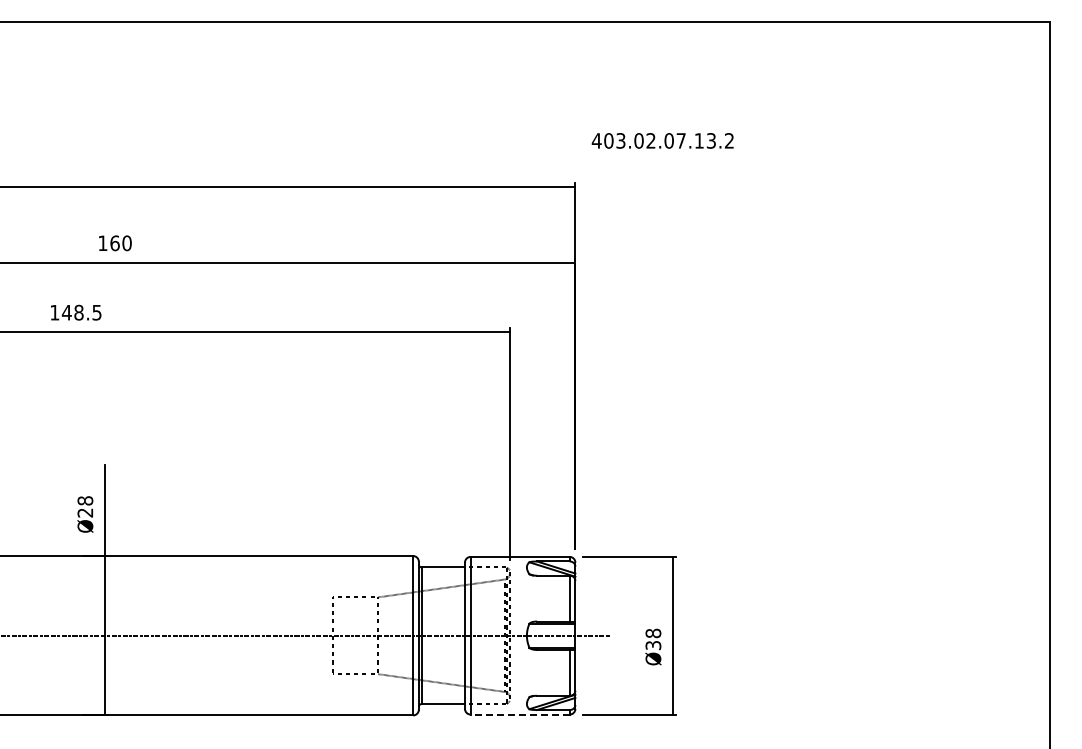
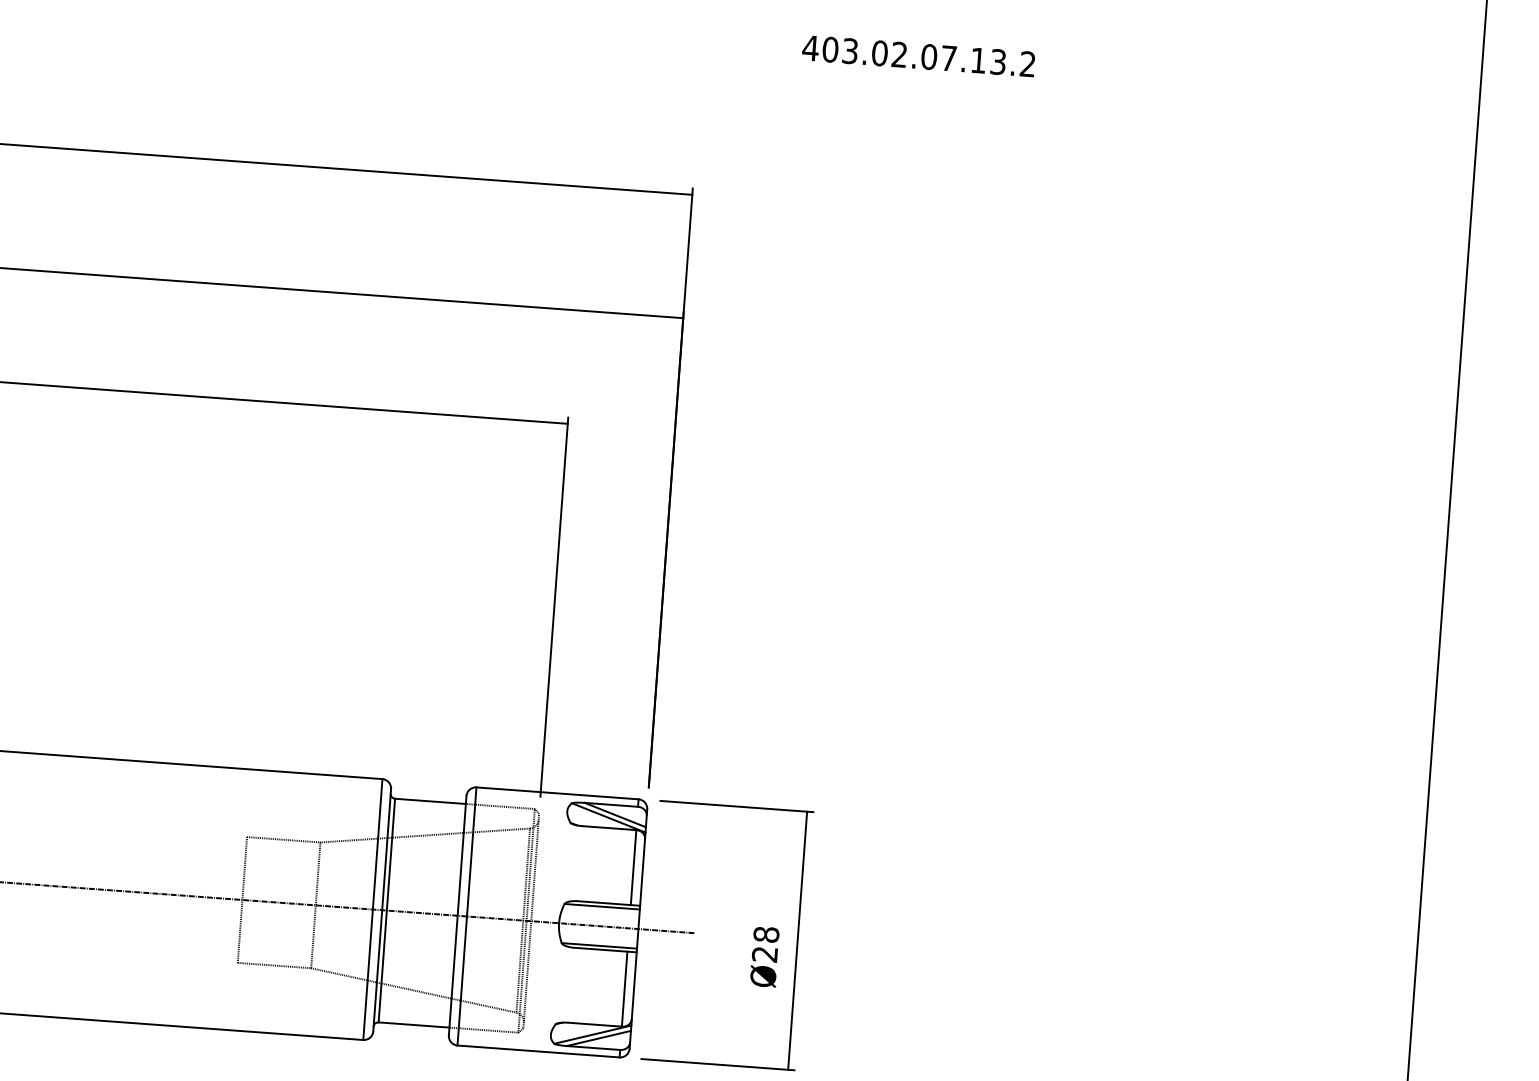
text: (662, 140) -> (918, 55), moved
text: (653, 645) -> (765, 954), Ø38 -> Ø28
line: (520, 714) -> (539, 1051), dashed -> solid

